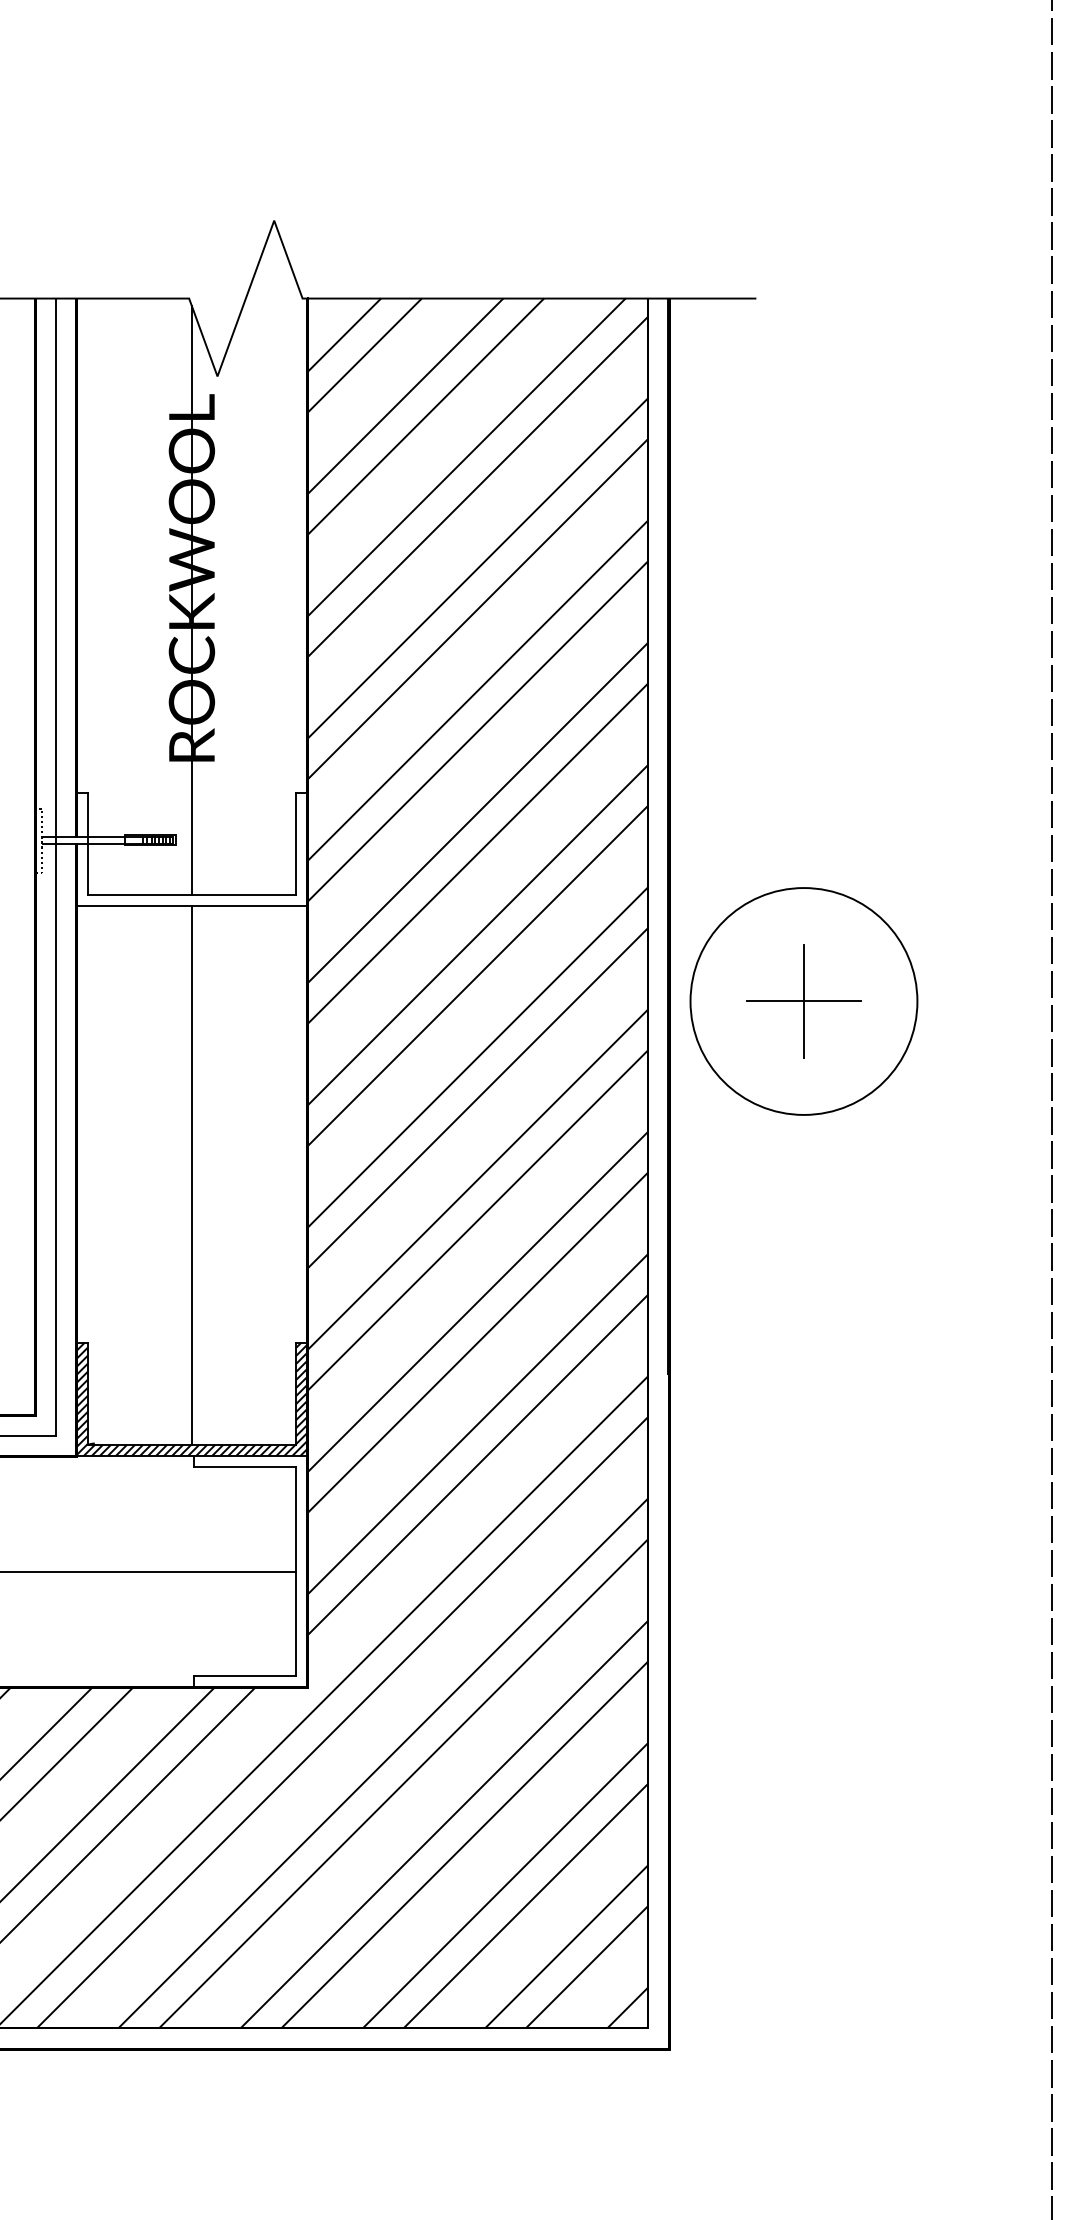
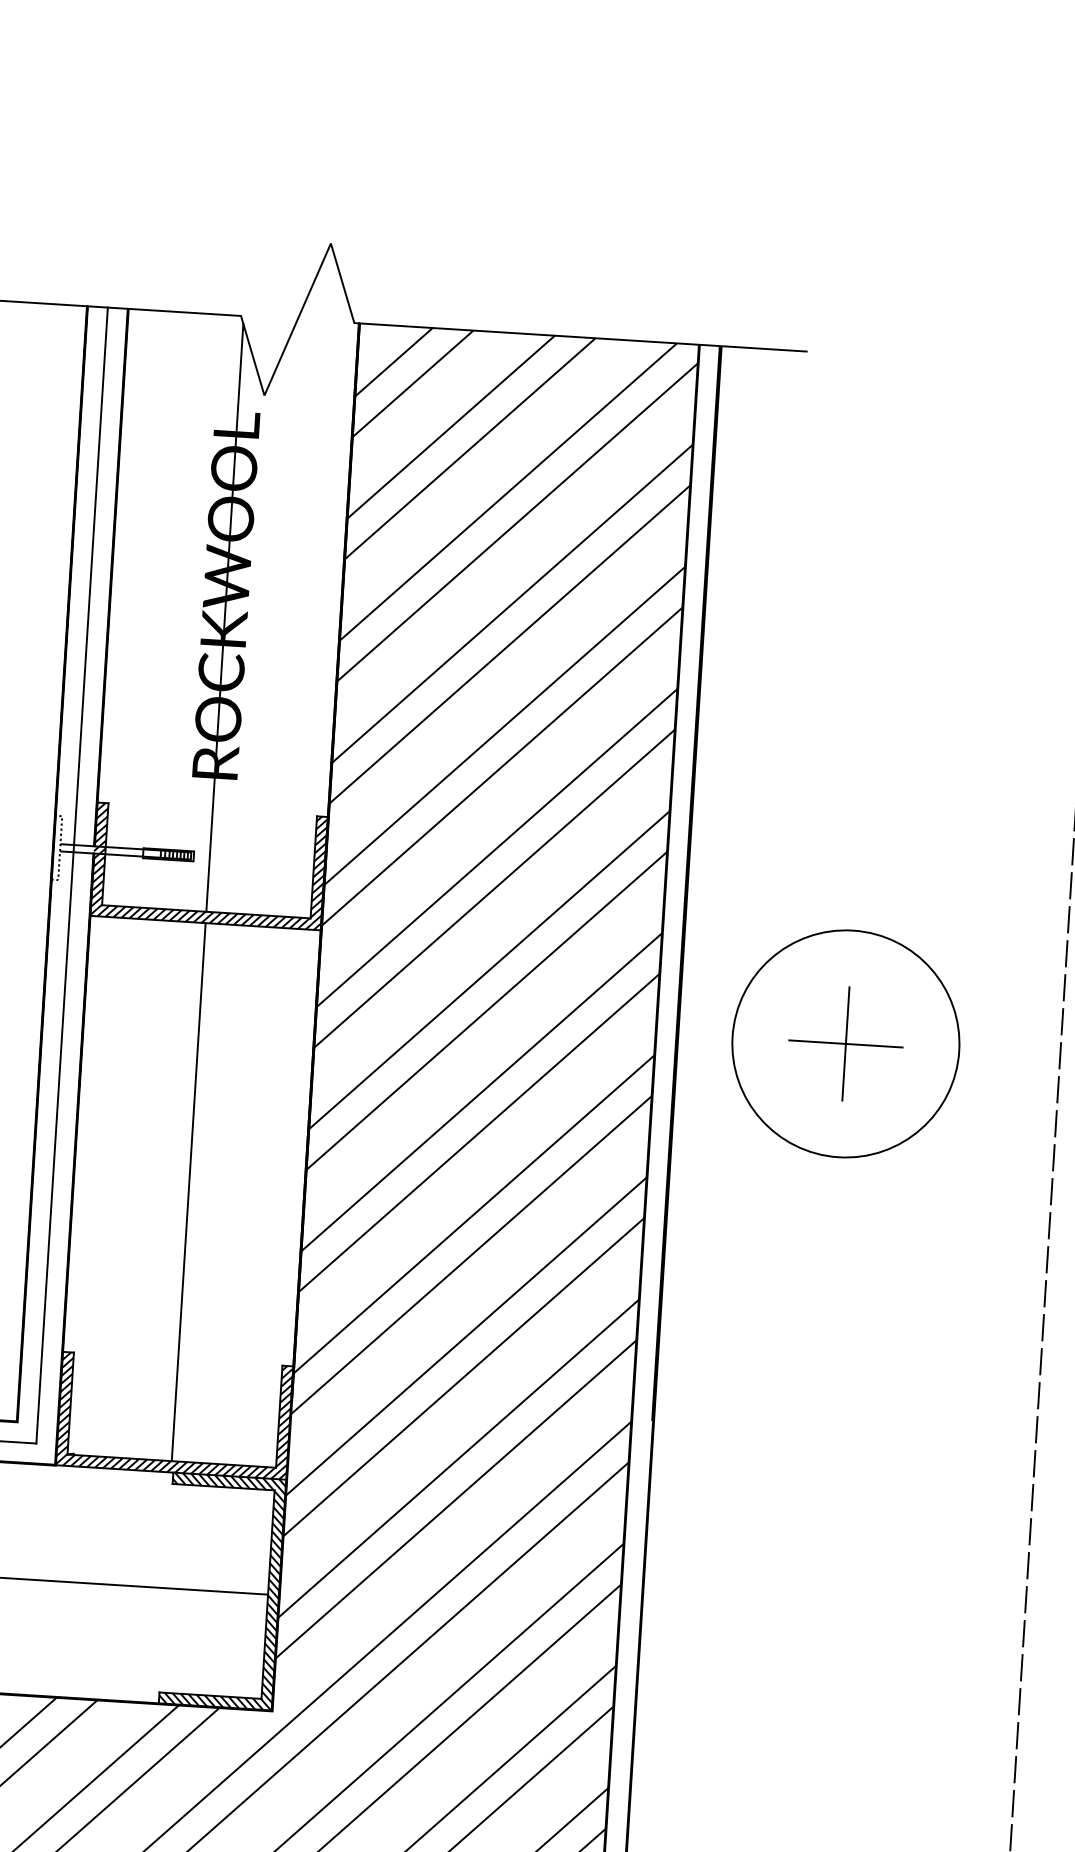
hatch: (191, 849) -> (208, 866), added
part: (803, 1001) -> (845, 1043), moved
hatch: (250, 1571) -> (222, 1591), added

